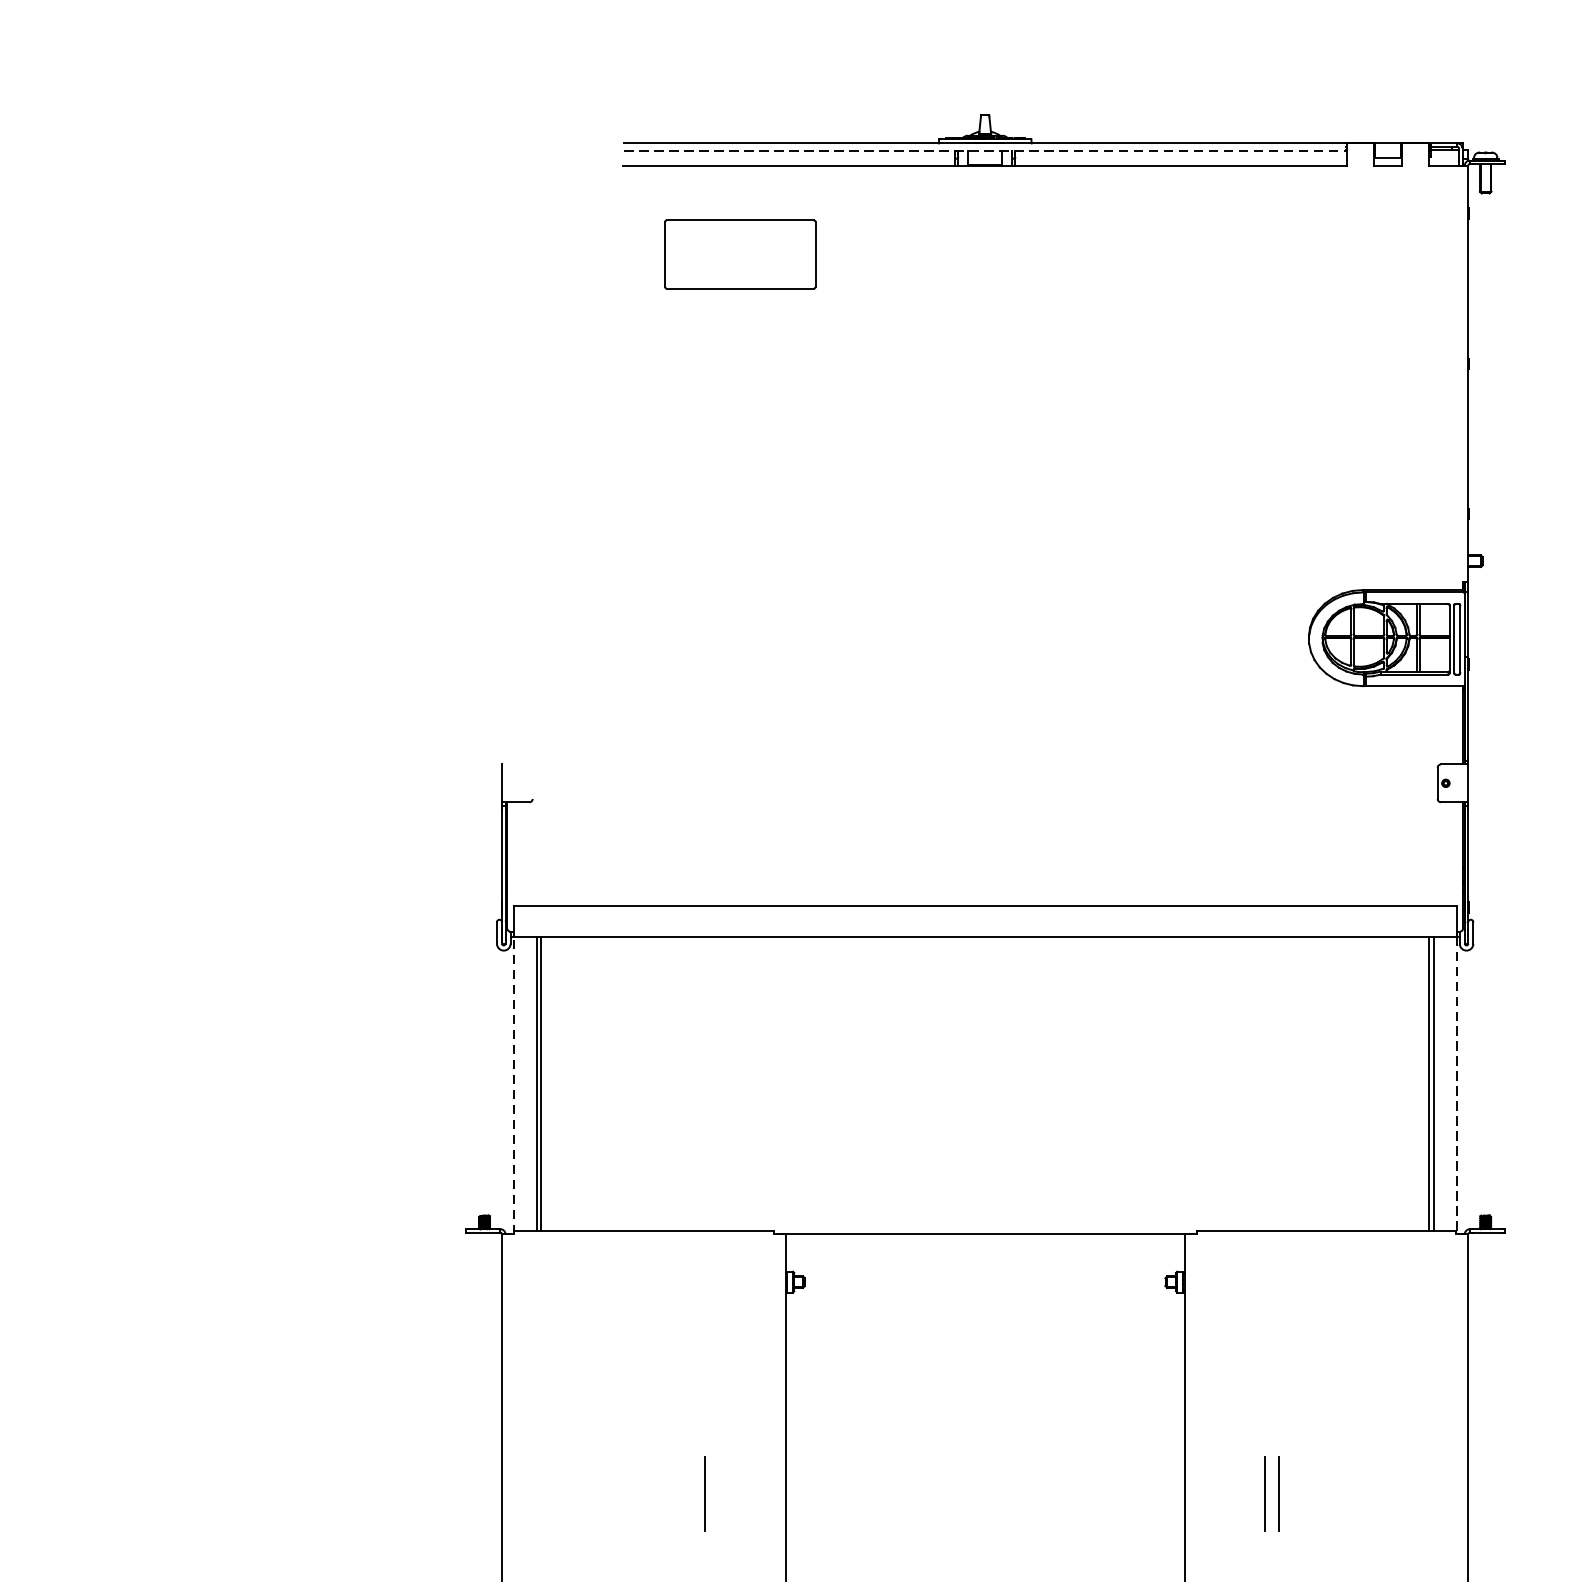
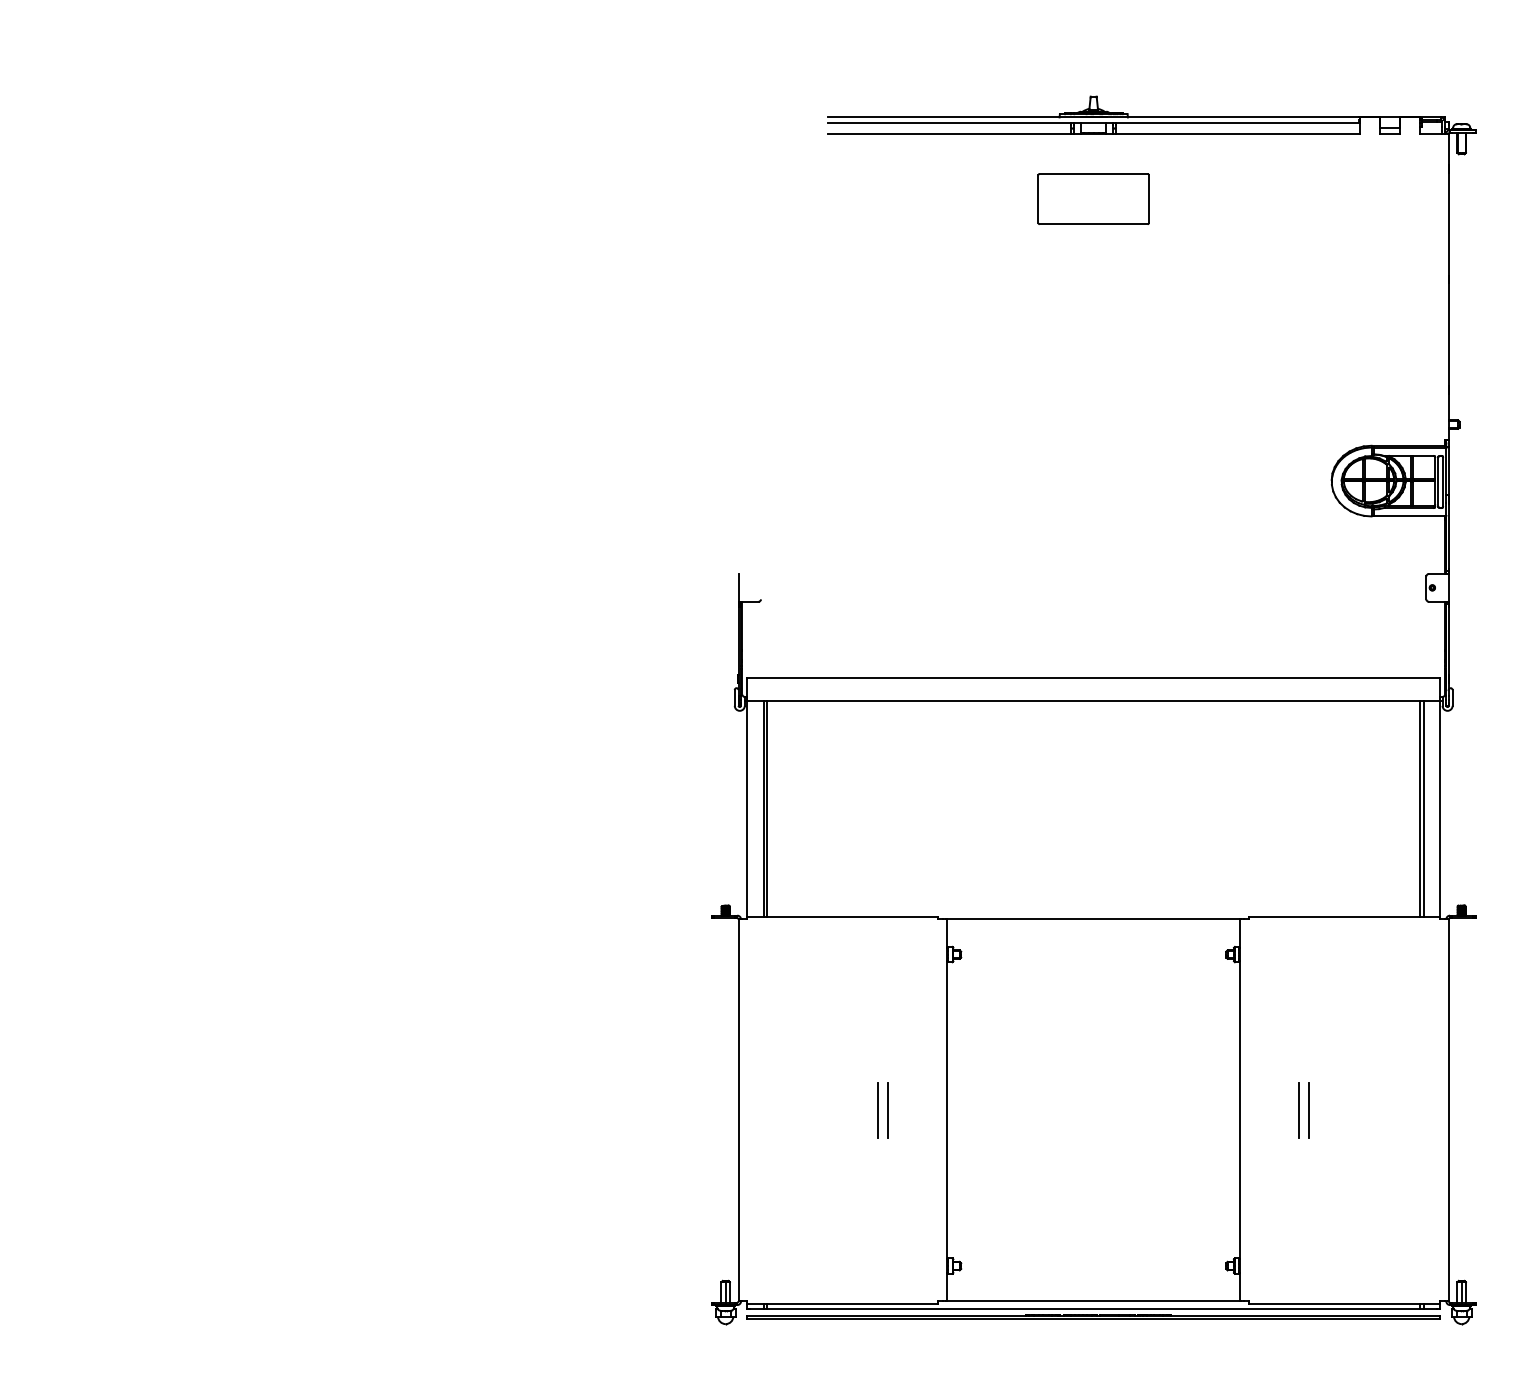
line: (986, 150) -> (1094, 122), dashed -> solid
part: (740, 253) -> (1093, 198), moved
line: (512, 1084) -> (746, 809), dashed -> solid
line: (1456, 1086) -> (1440, 810), dashed -> solid
line: (691, 1494) -> (877, 1110), added

